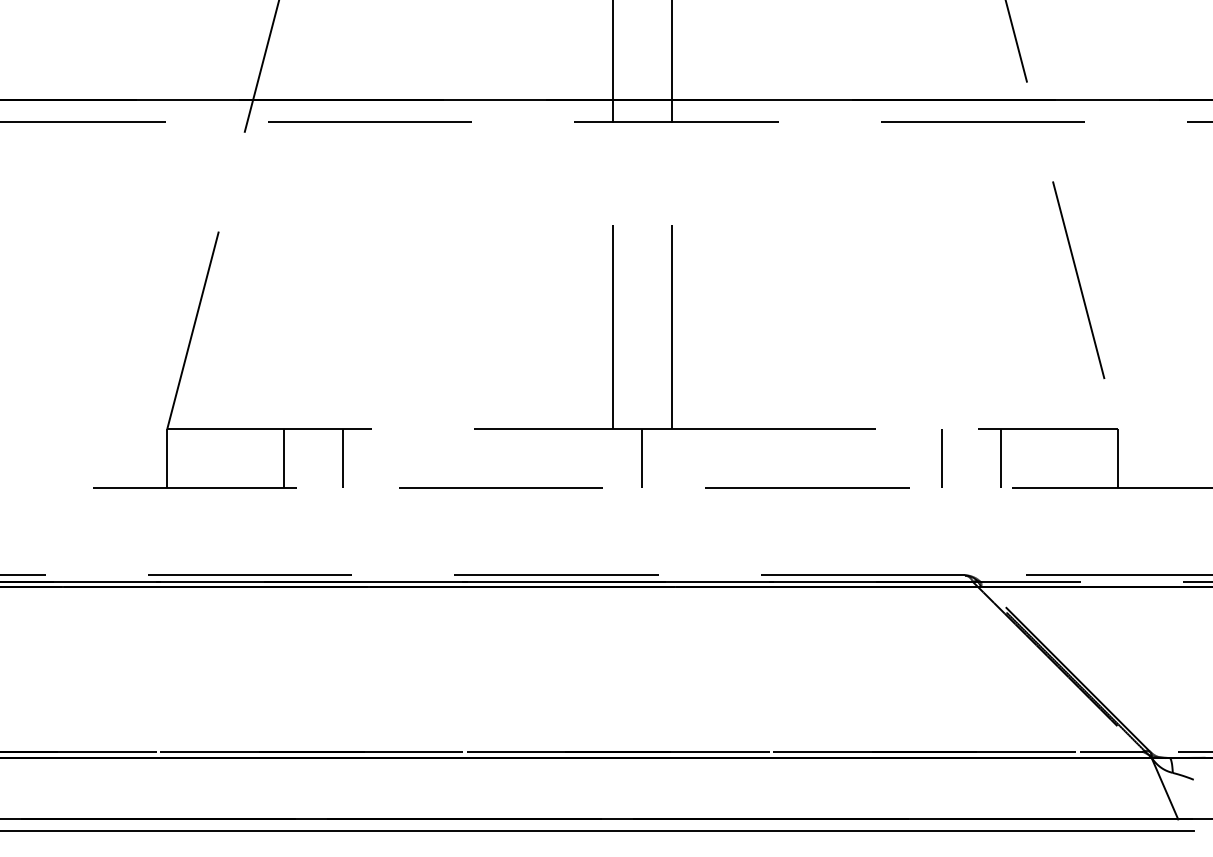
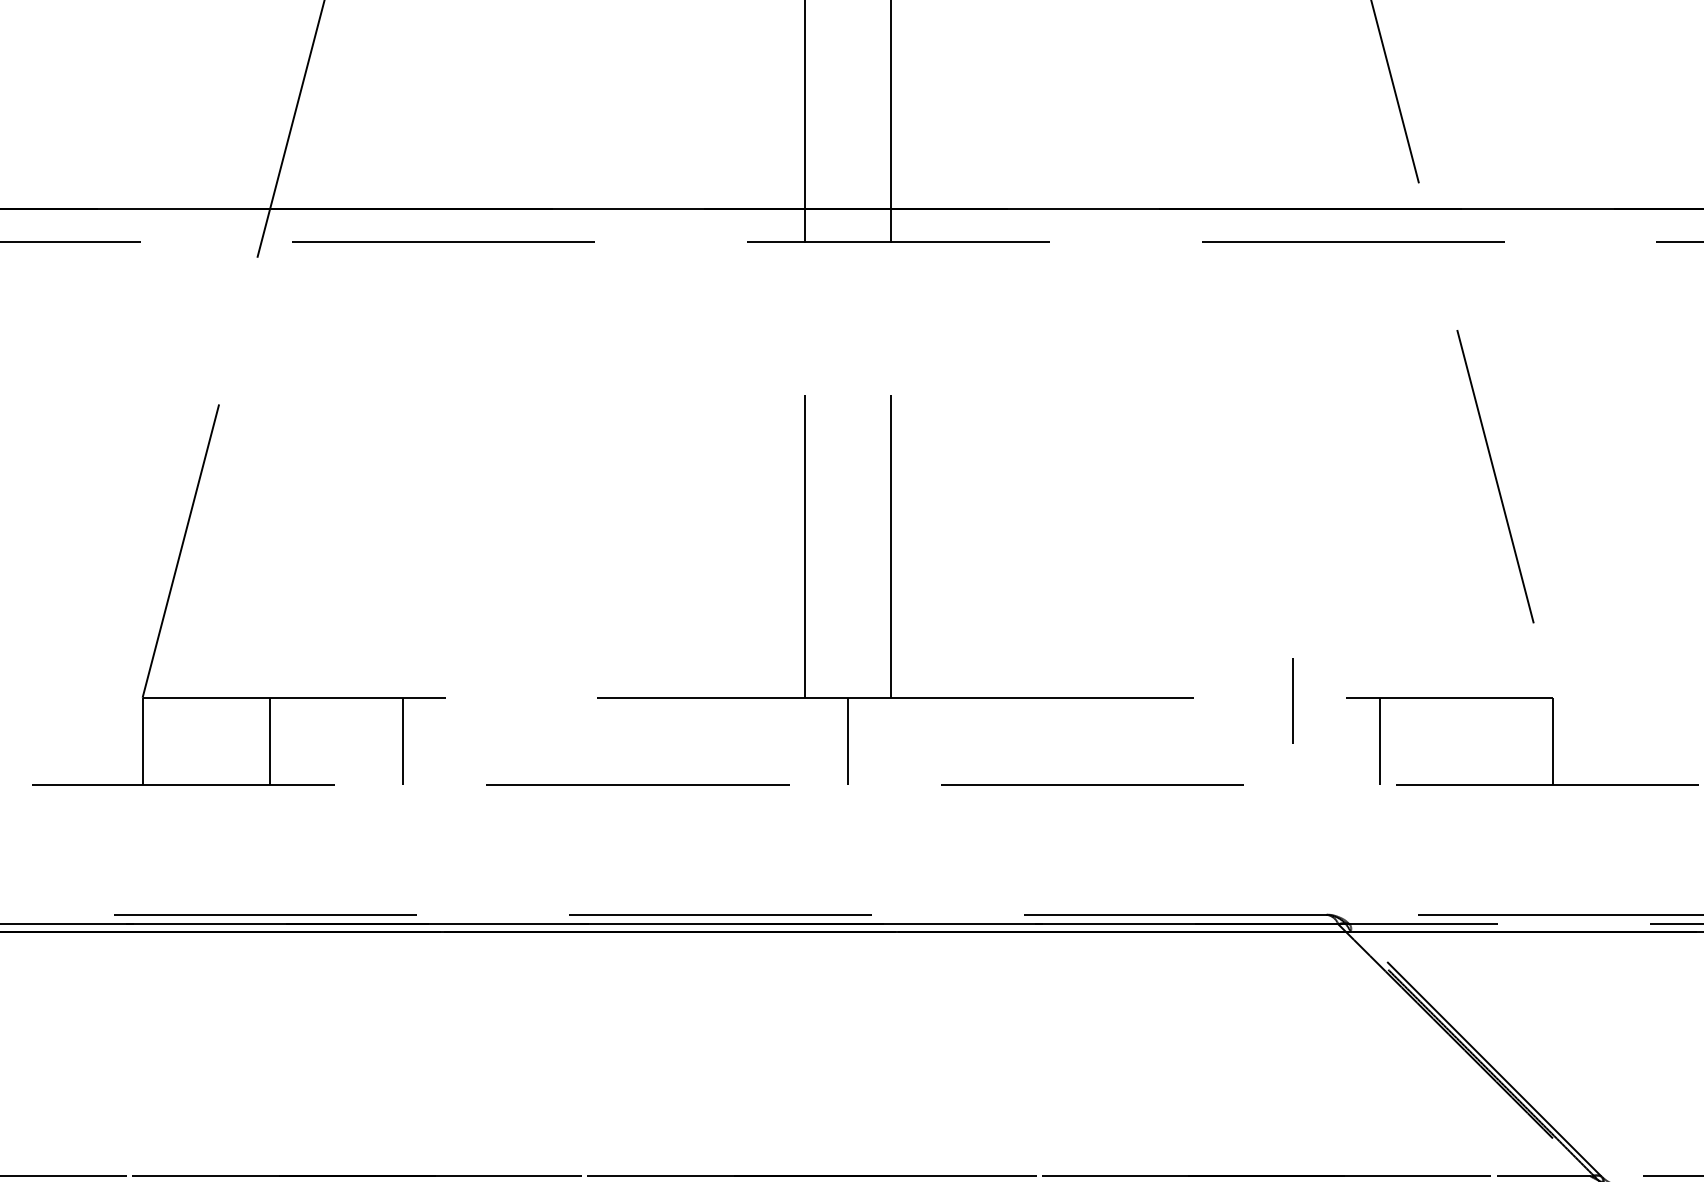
line: (284, 458) -> (270, 741), moved
line: (941, 458) -> (1291, 701), moved

